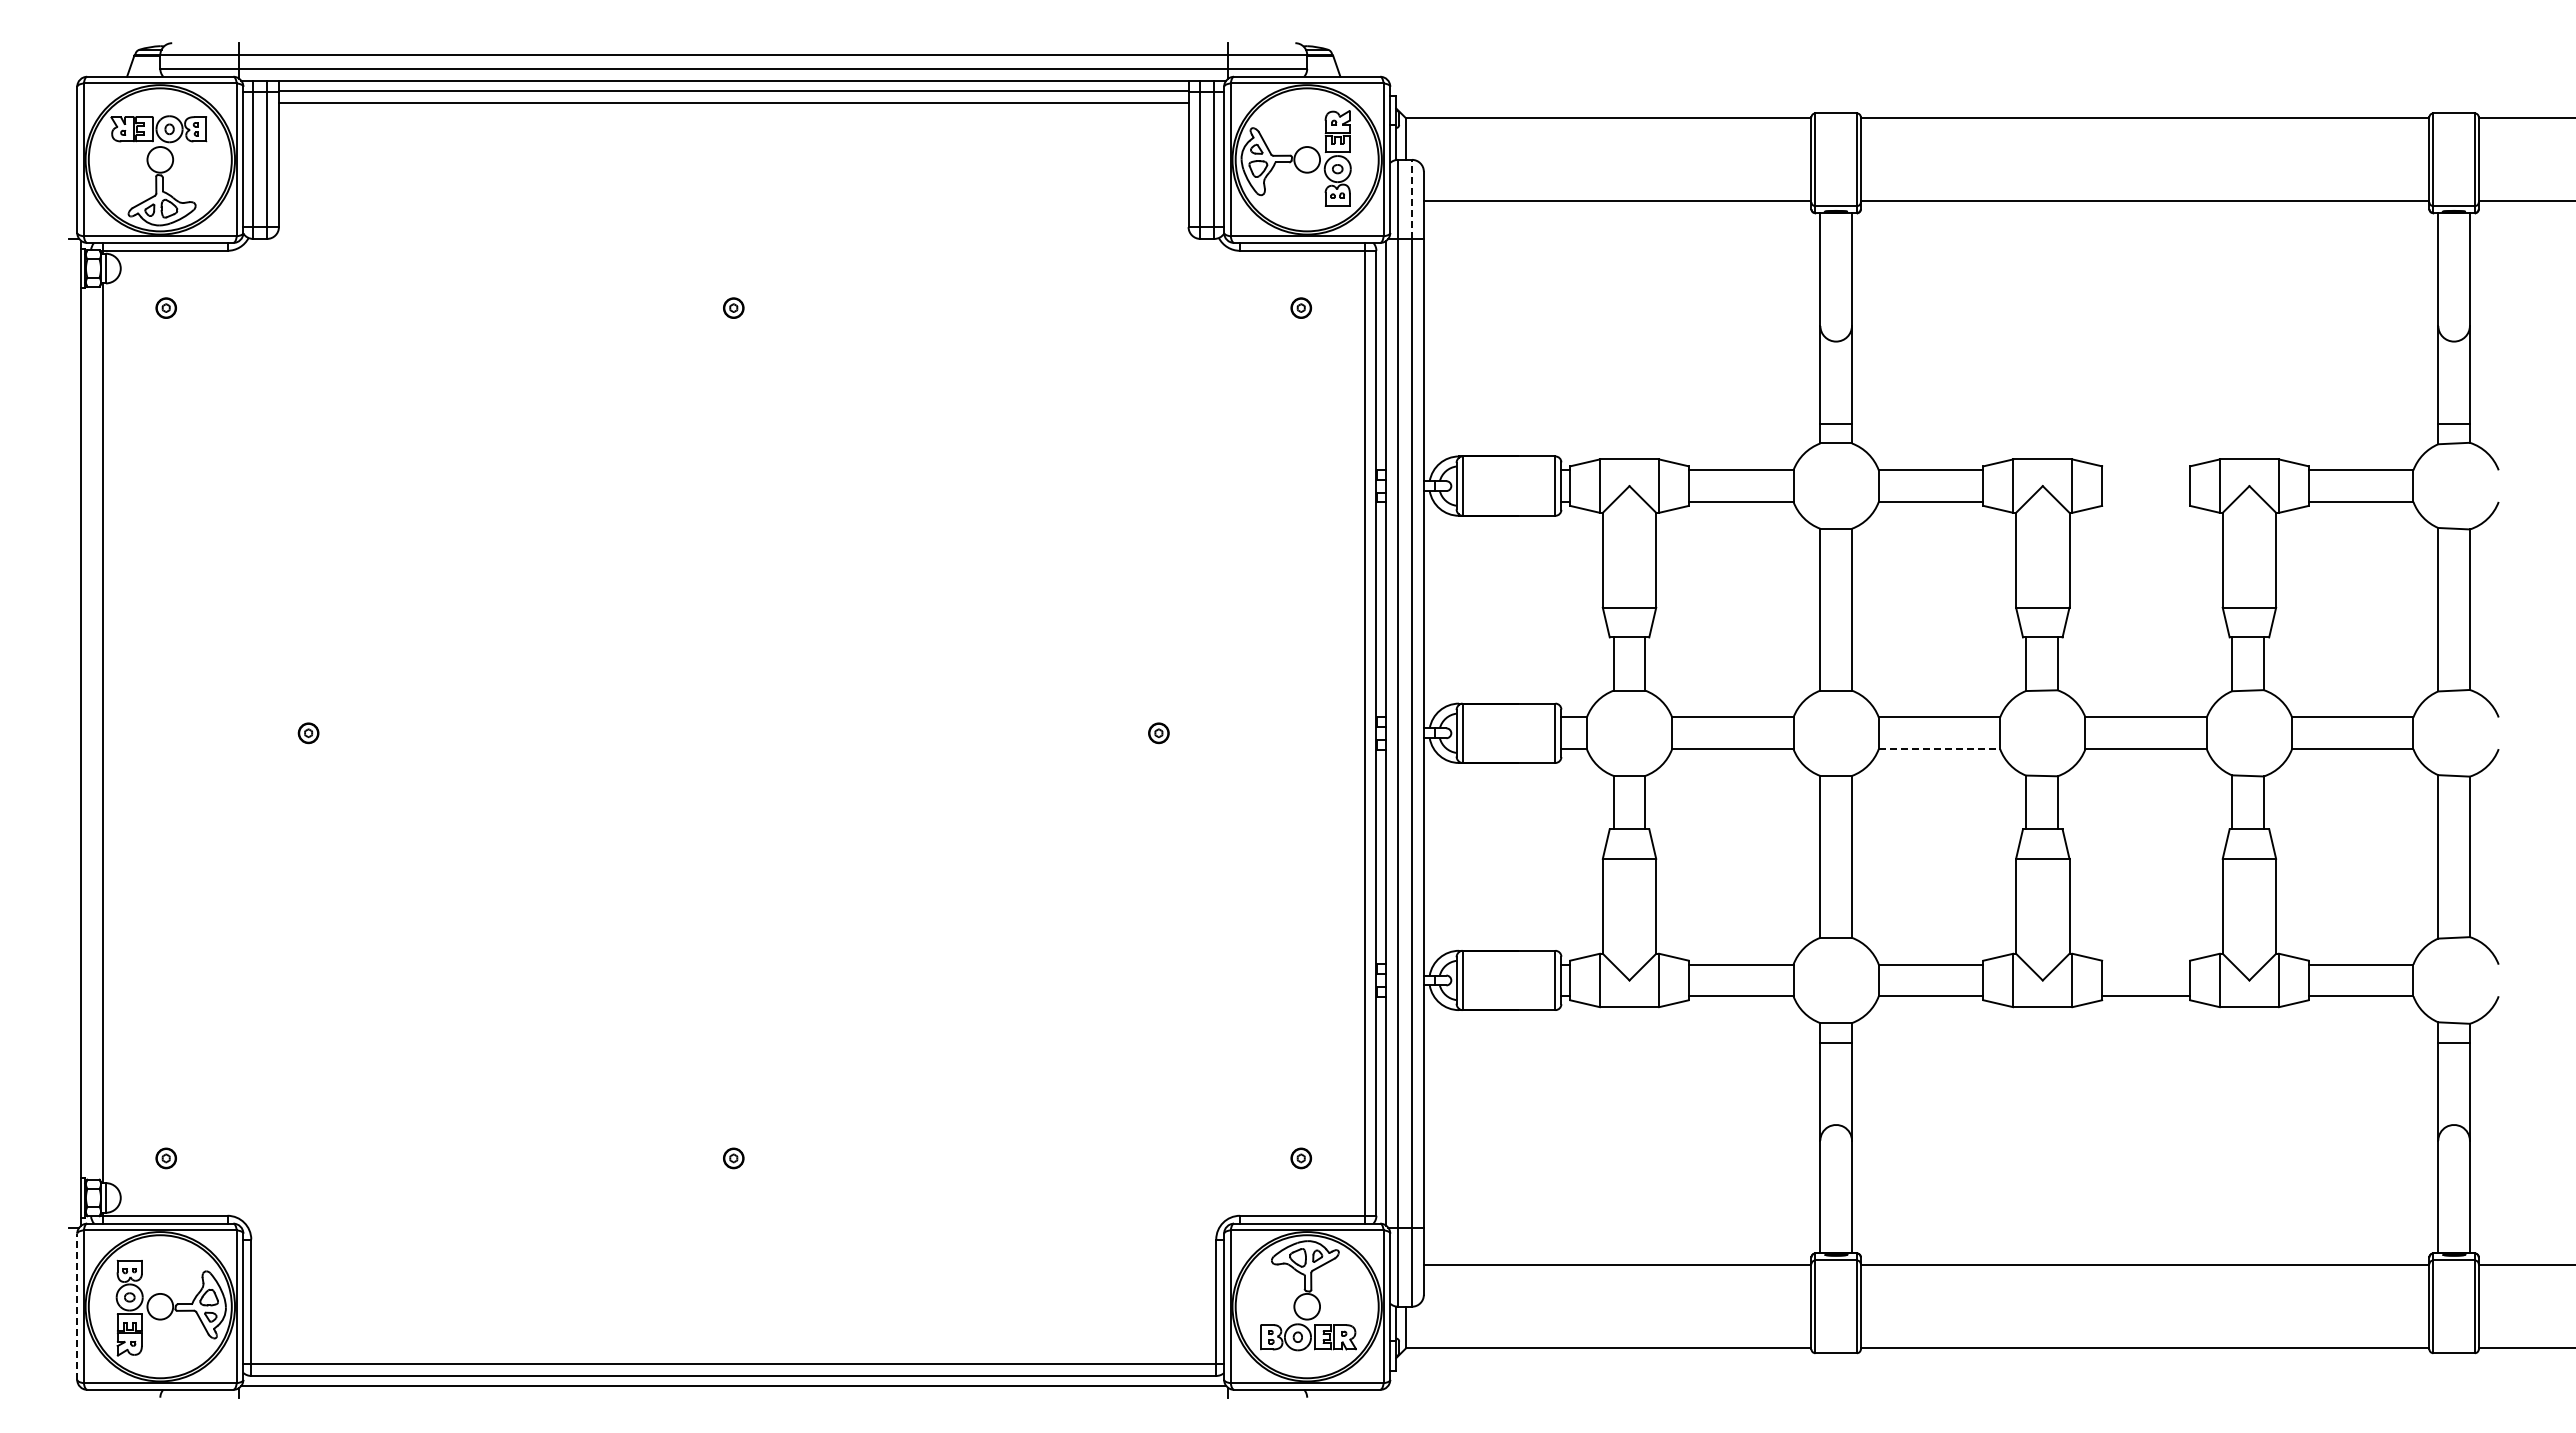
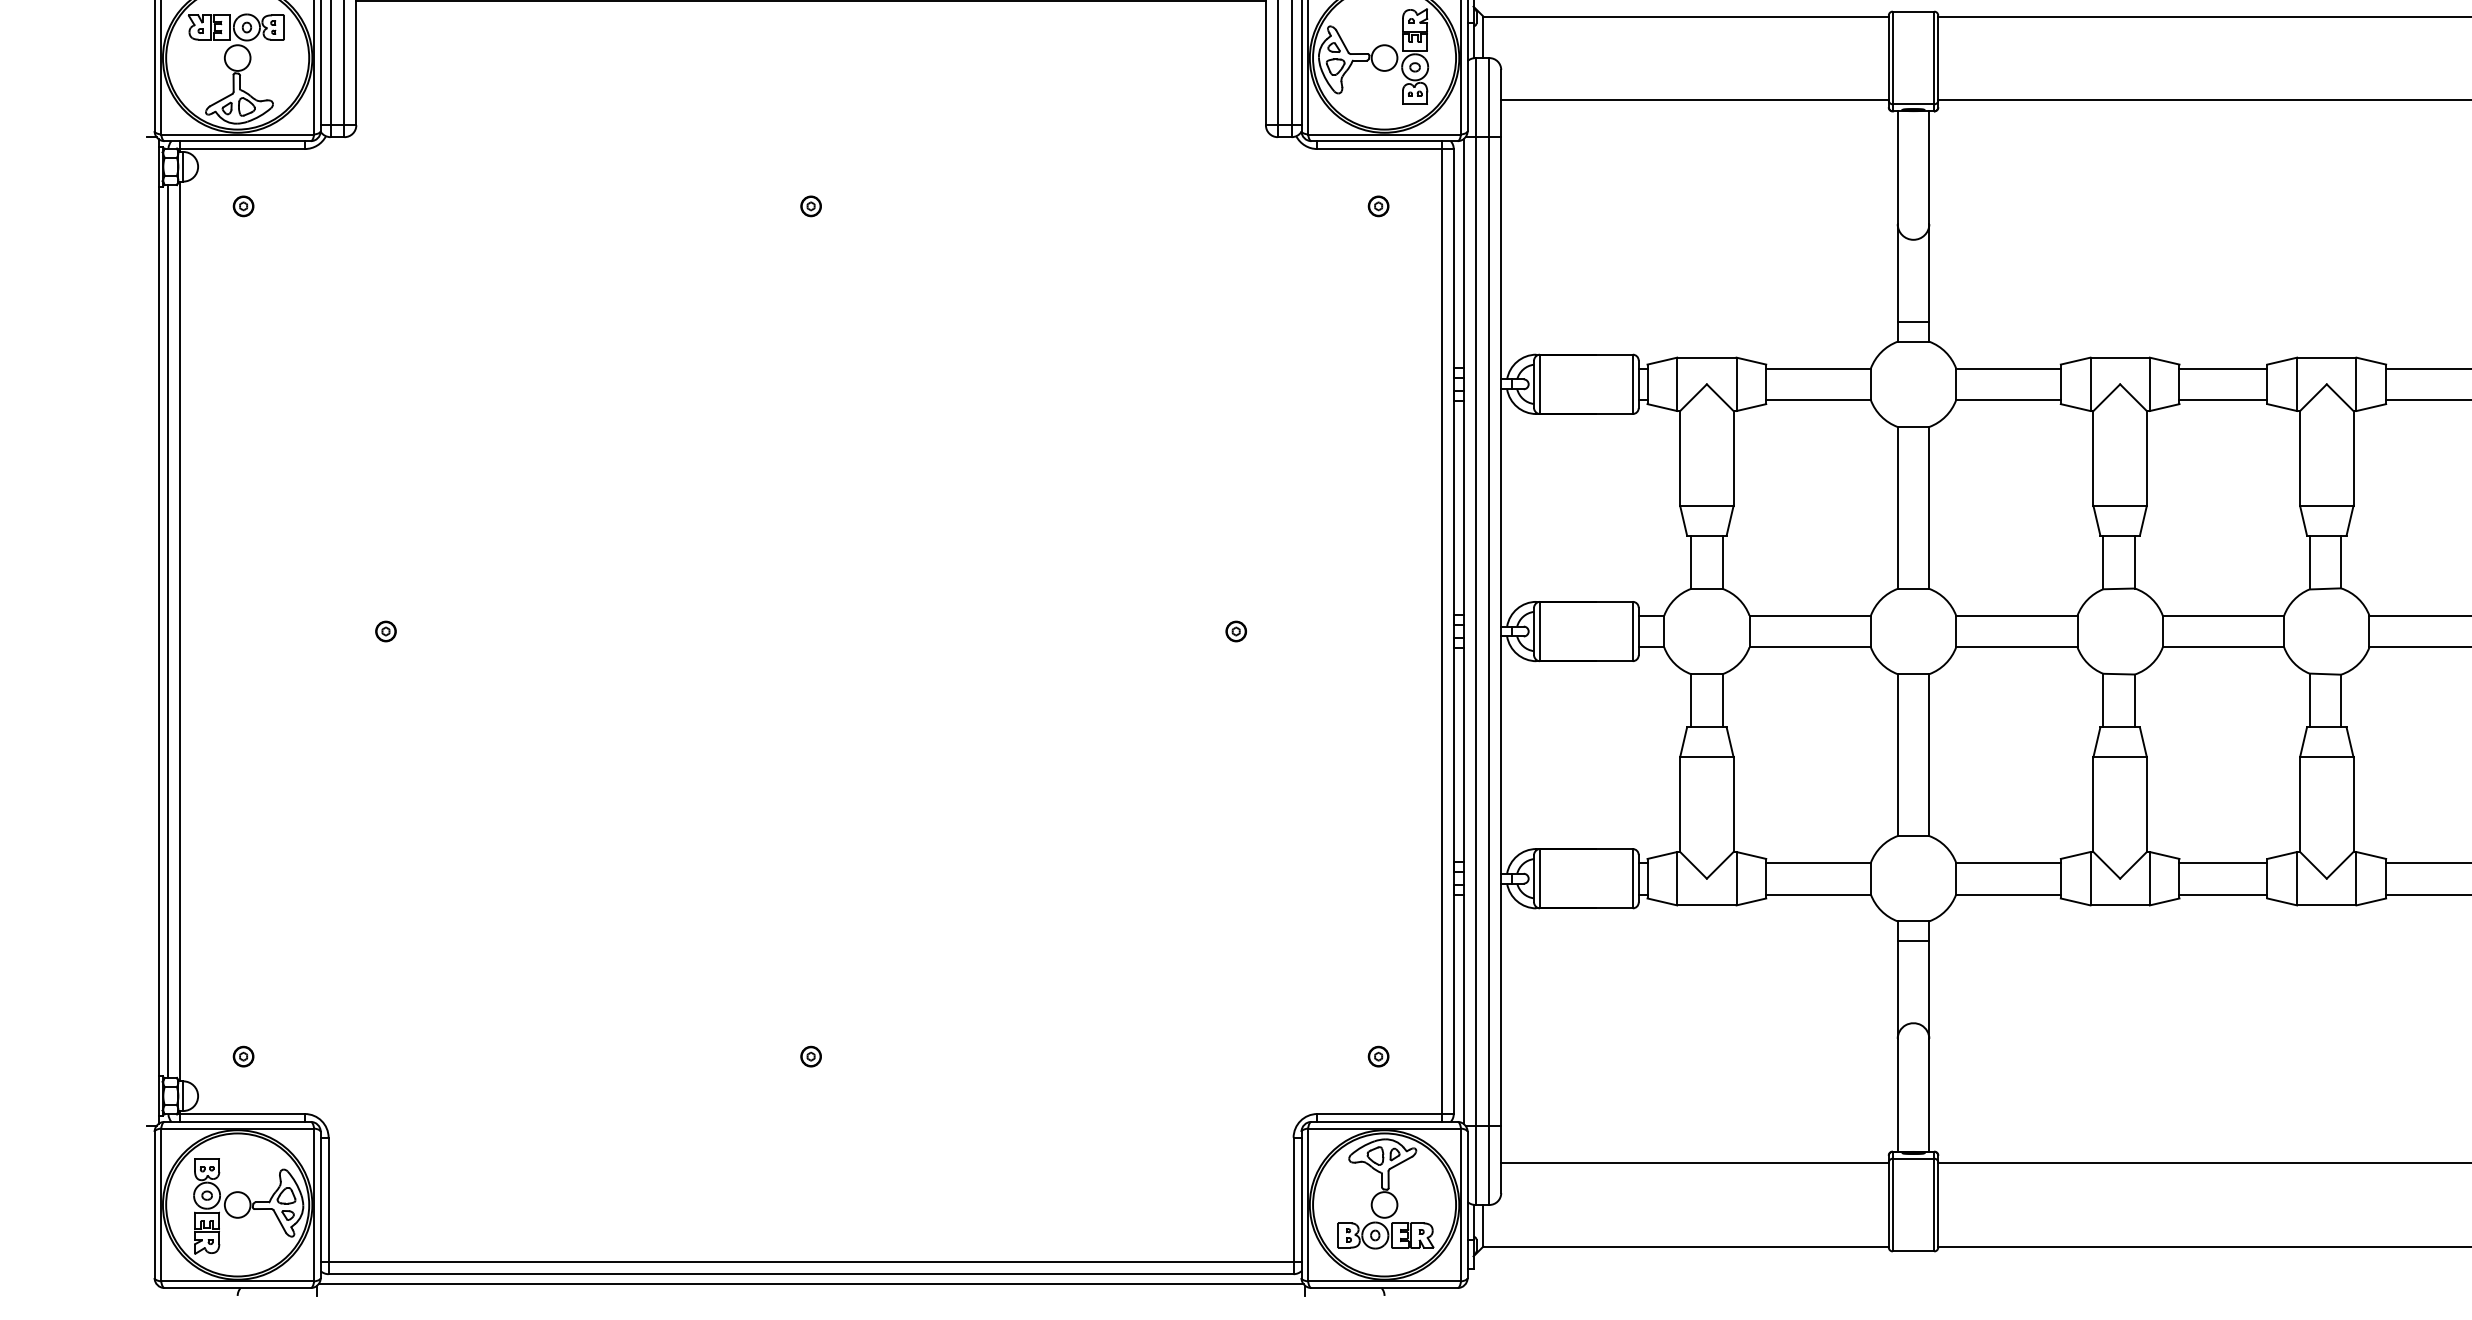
line: (1412, 199) -> (1489, 97), dashed -> solid
line: (2146, 470) -> (2223, 368), added
line: (2146, 501) -> (2223, 399), added
line: (91, 732) -> (168, 630), added
line: (1939, 749) -> (2016, 647), dashed -> solid
line: (2146, 964) -> (2223, 862), added
line: (77, 1306) -> (154, 1204), dashed -> solid

